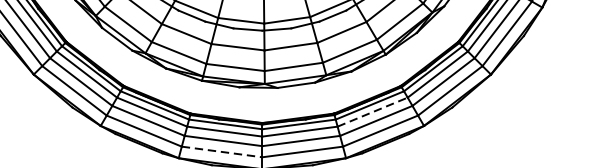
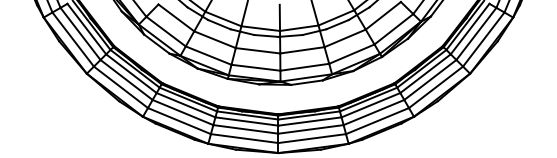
line: (372, 112) -> (370, 105), dashed -> solid
line: (223, 151) -> (245, 138), dashed -> solid

